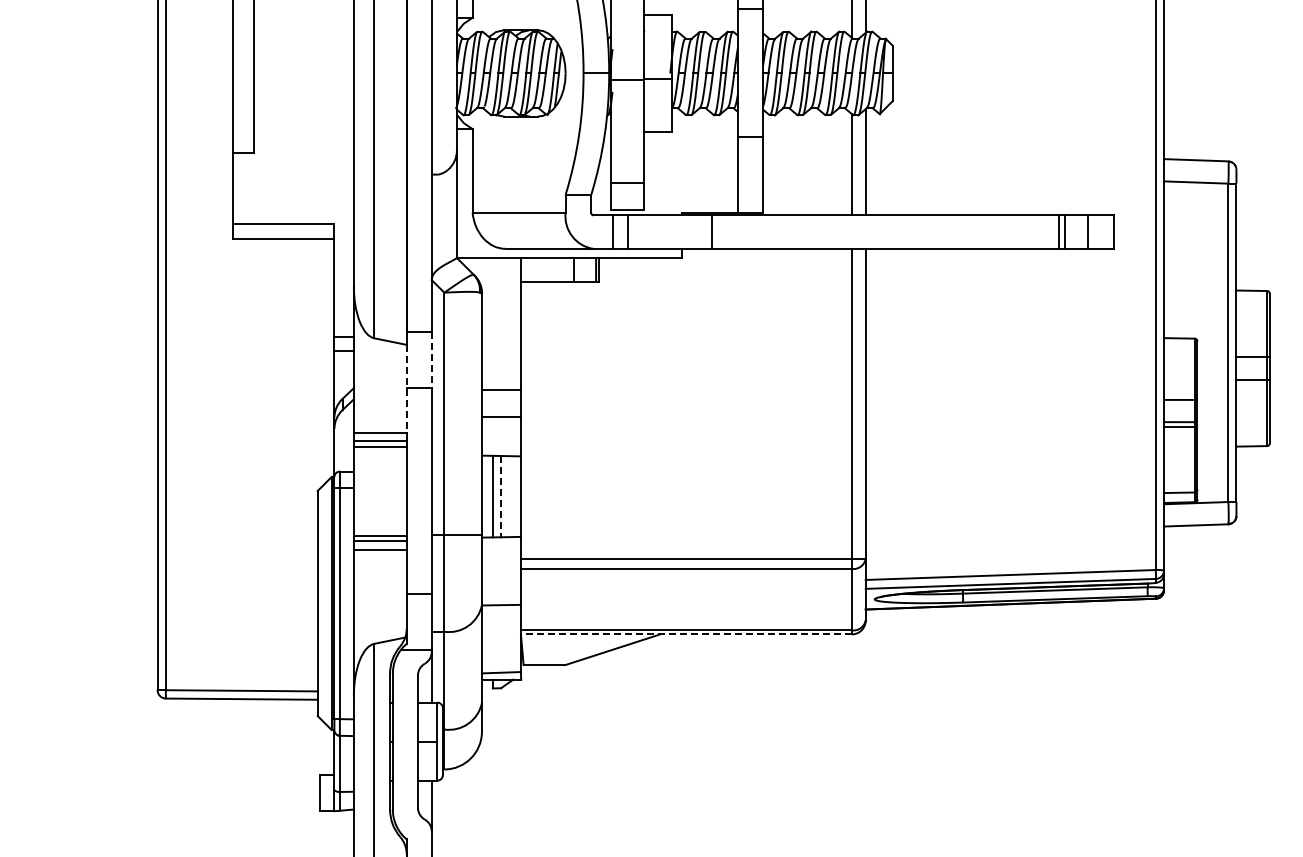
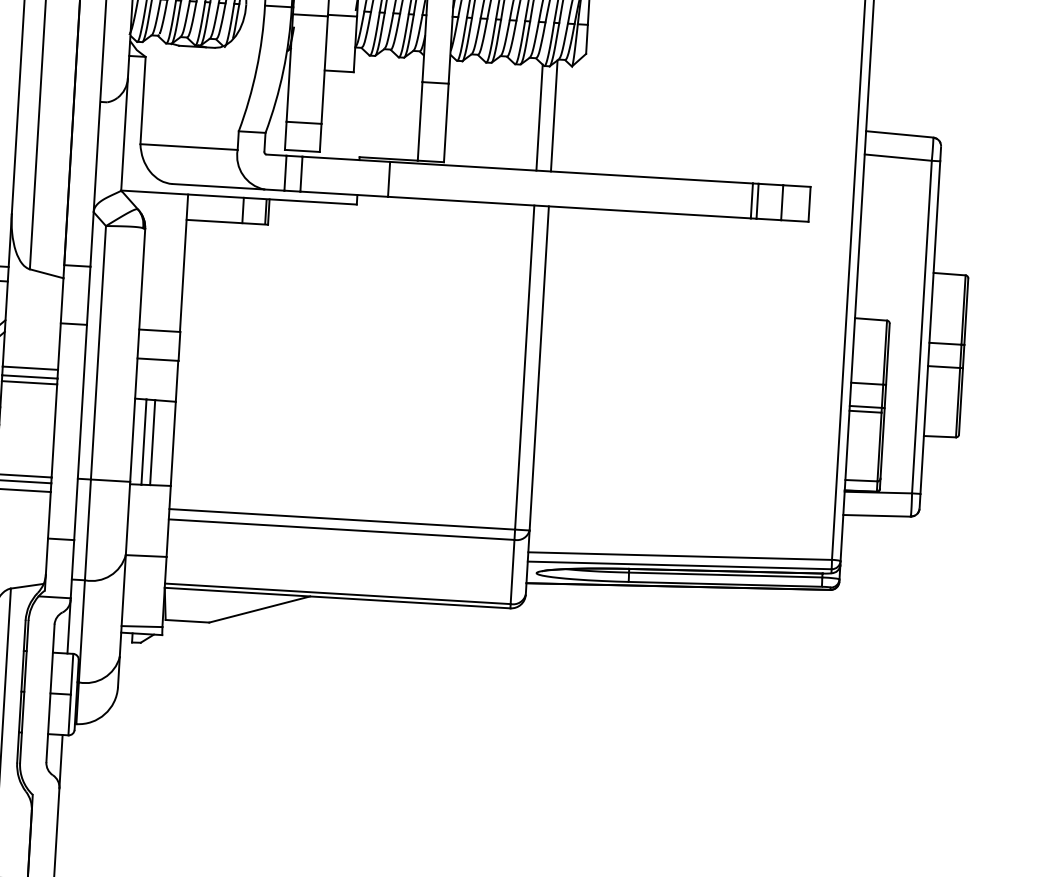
line: (431, 360) -> (88, 296), dashed -> solid
line: (406, 388) -> (60, 323), dashed -> solid
line: (501, 496) -> (153, 442), dashed -> solid
line: (685, 634) -> (336, 598), dashed -> solid

